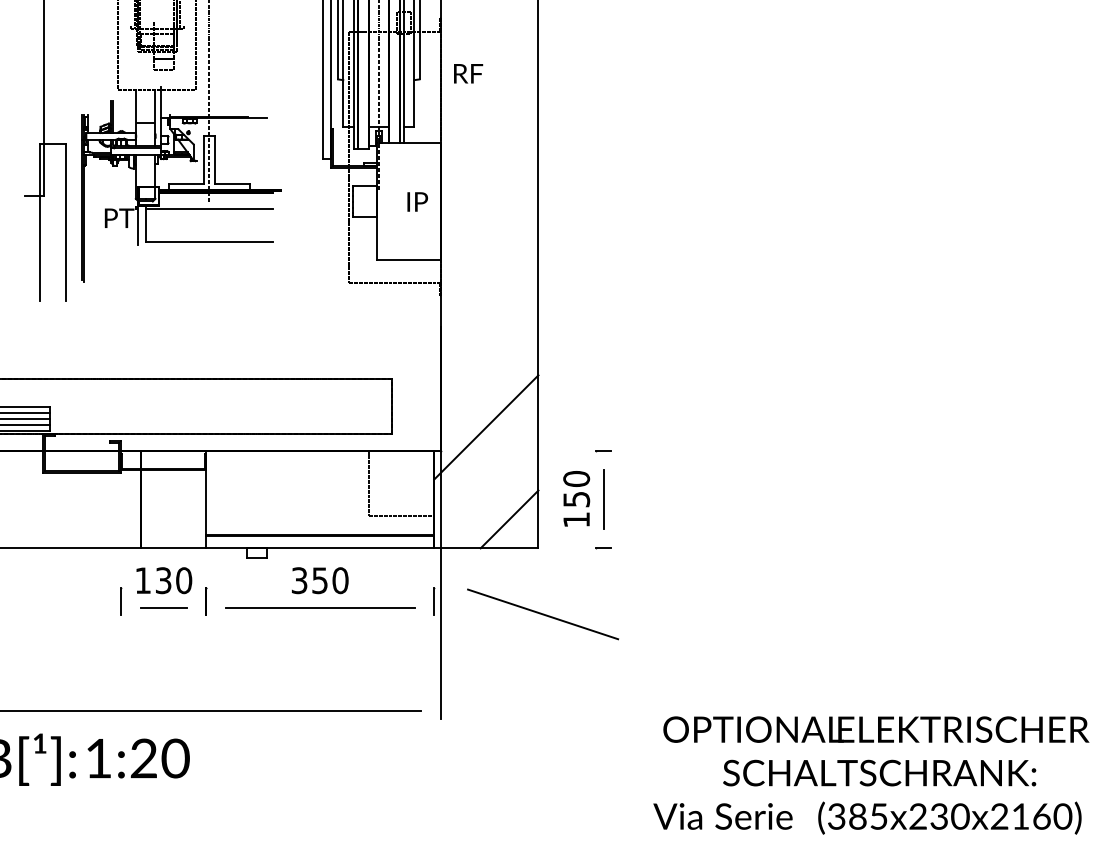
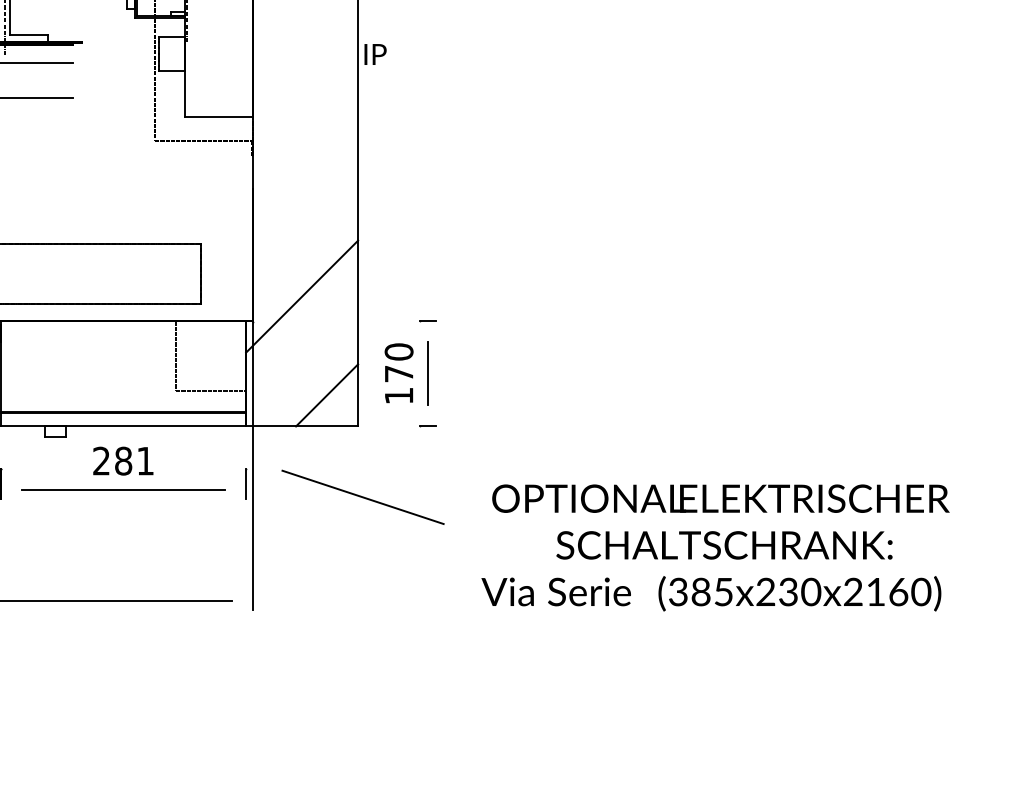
text: (417, 201) -> (375, 54), moved
text: (576, 499) -> (398, 373), 150 -> 170
text: (319, 580) -> (122, 460), 350 -> 281
text: (871, 775) -> (715, 547), moved

